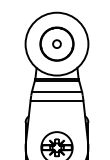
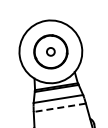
line: (56, 100) -> (59, 107), solid -> dashed

